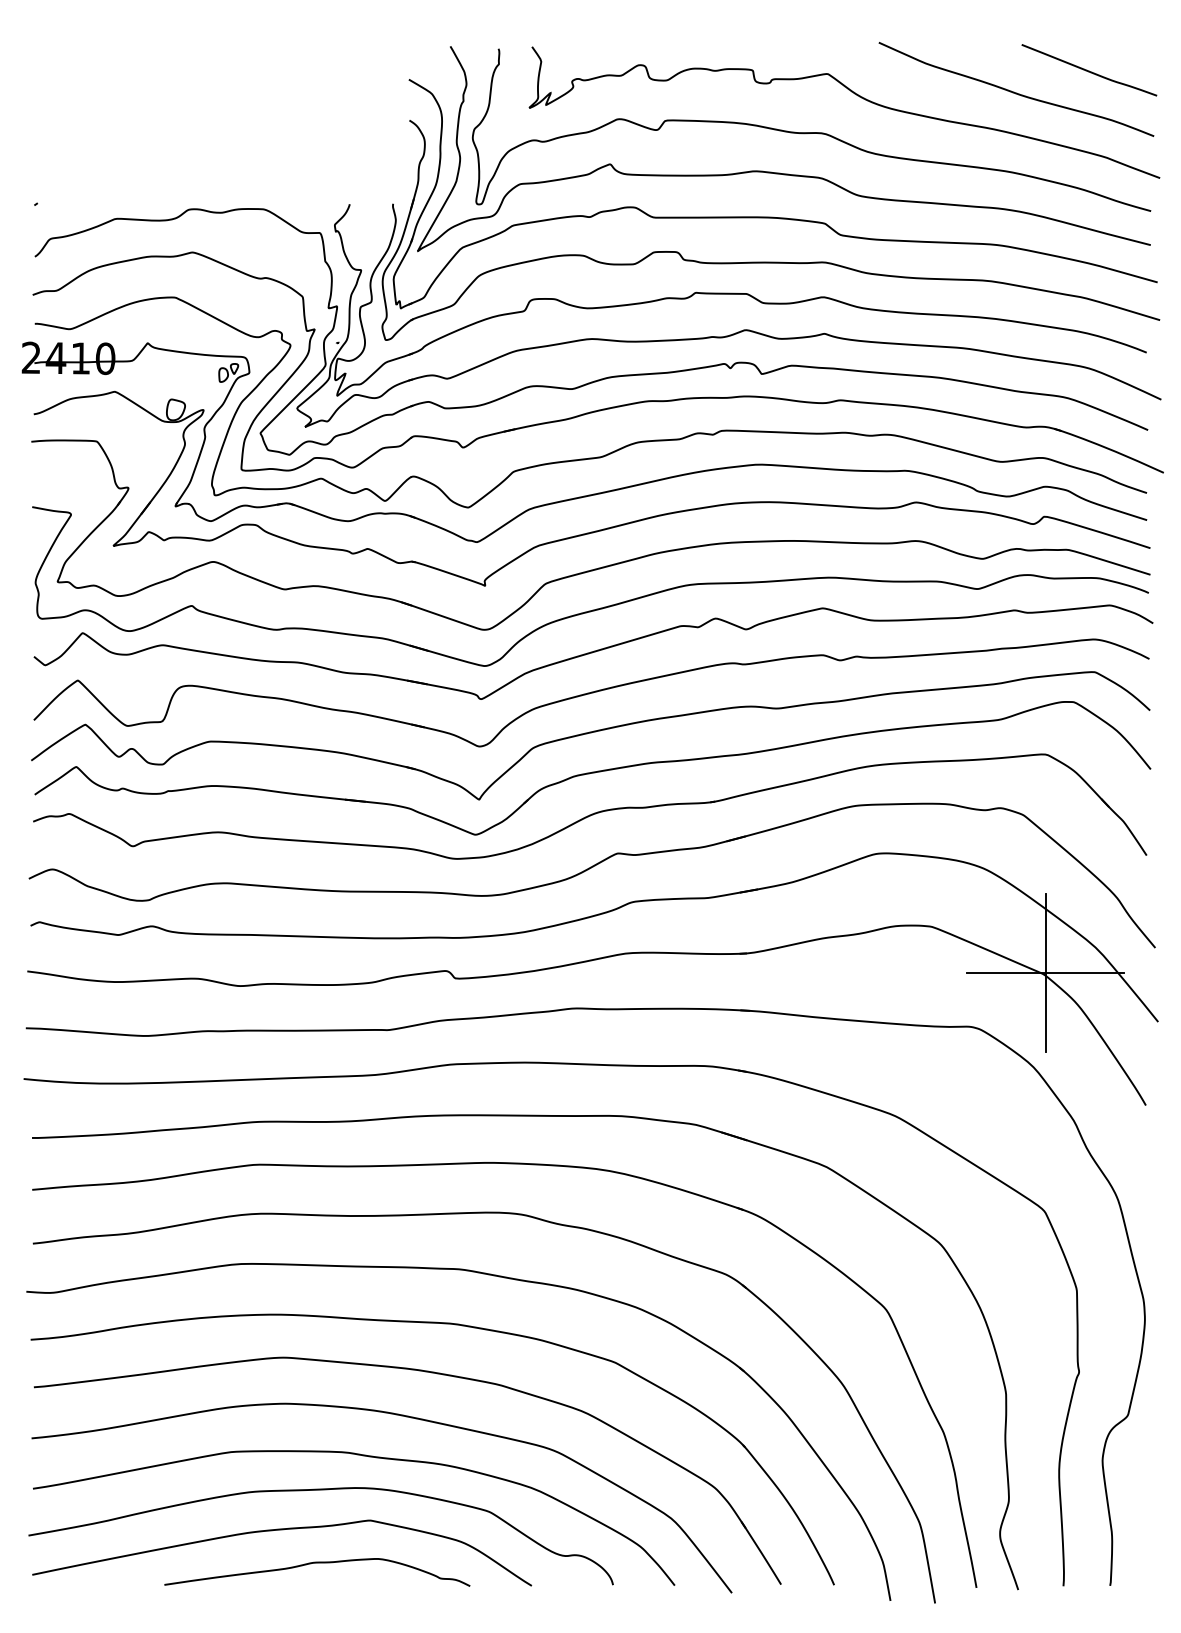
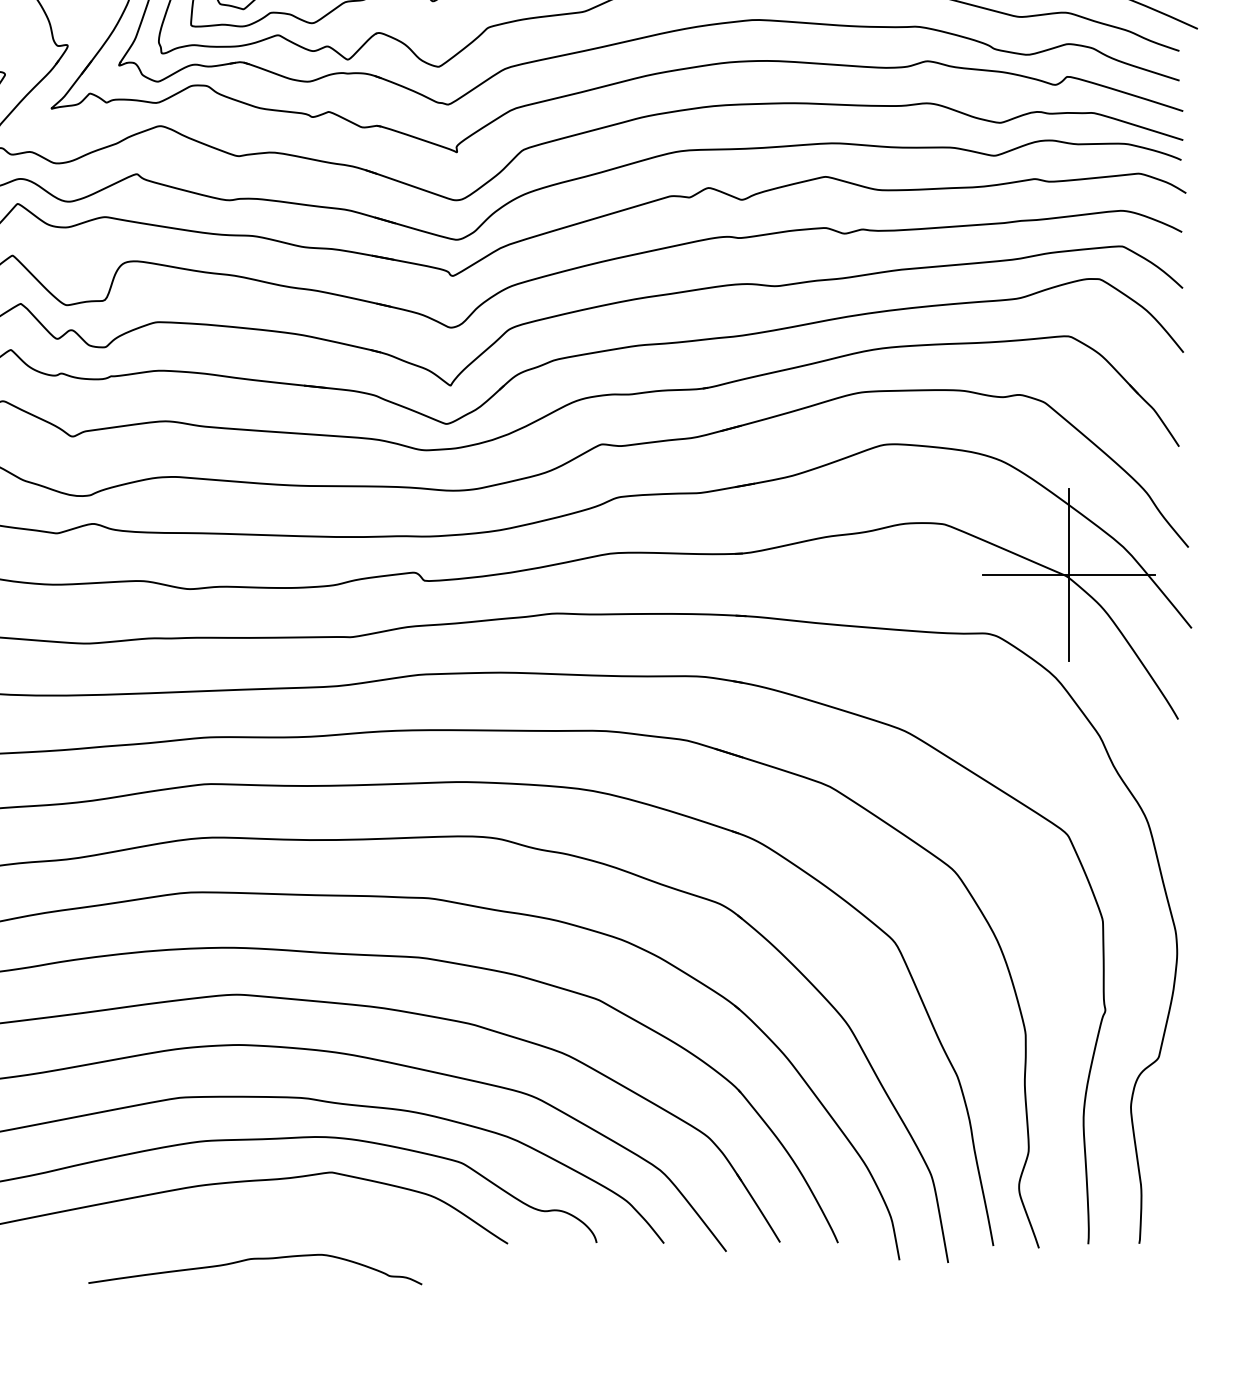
curve: (317, 1563) -> (255, 1259), moved

